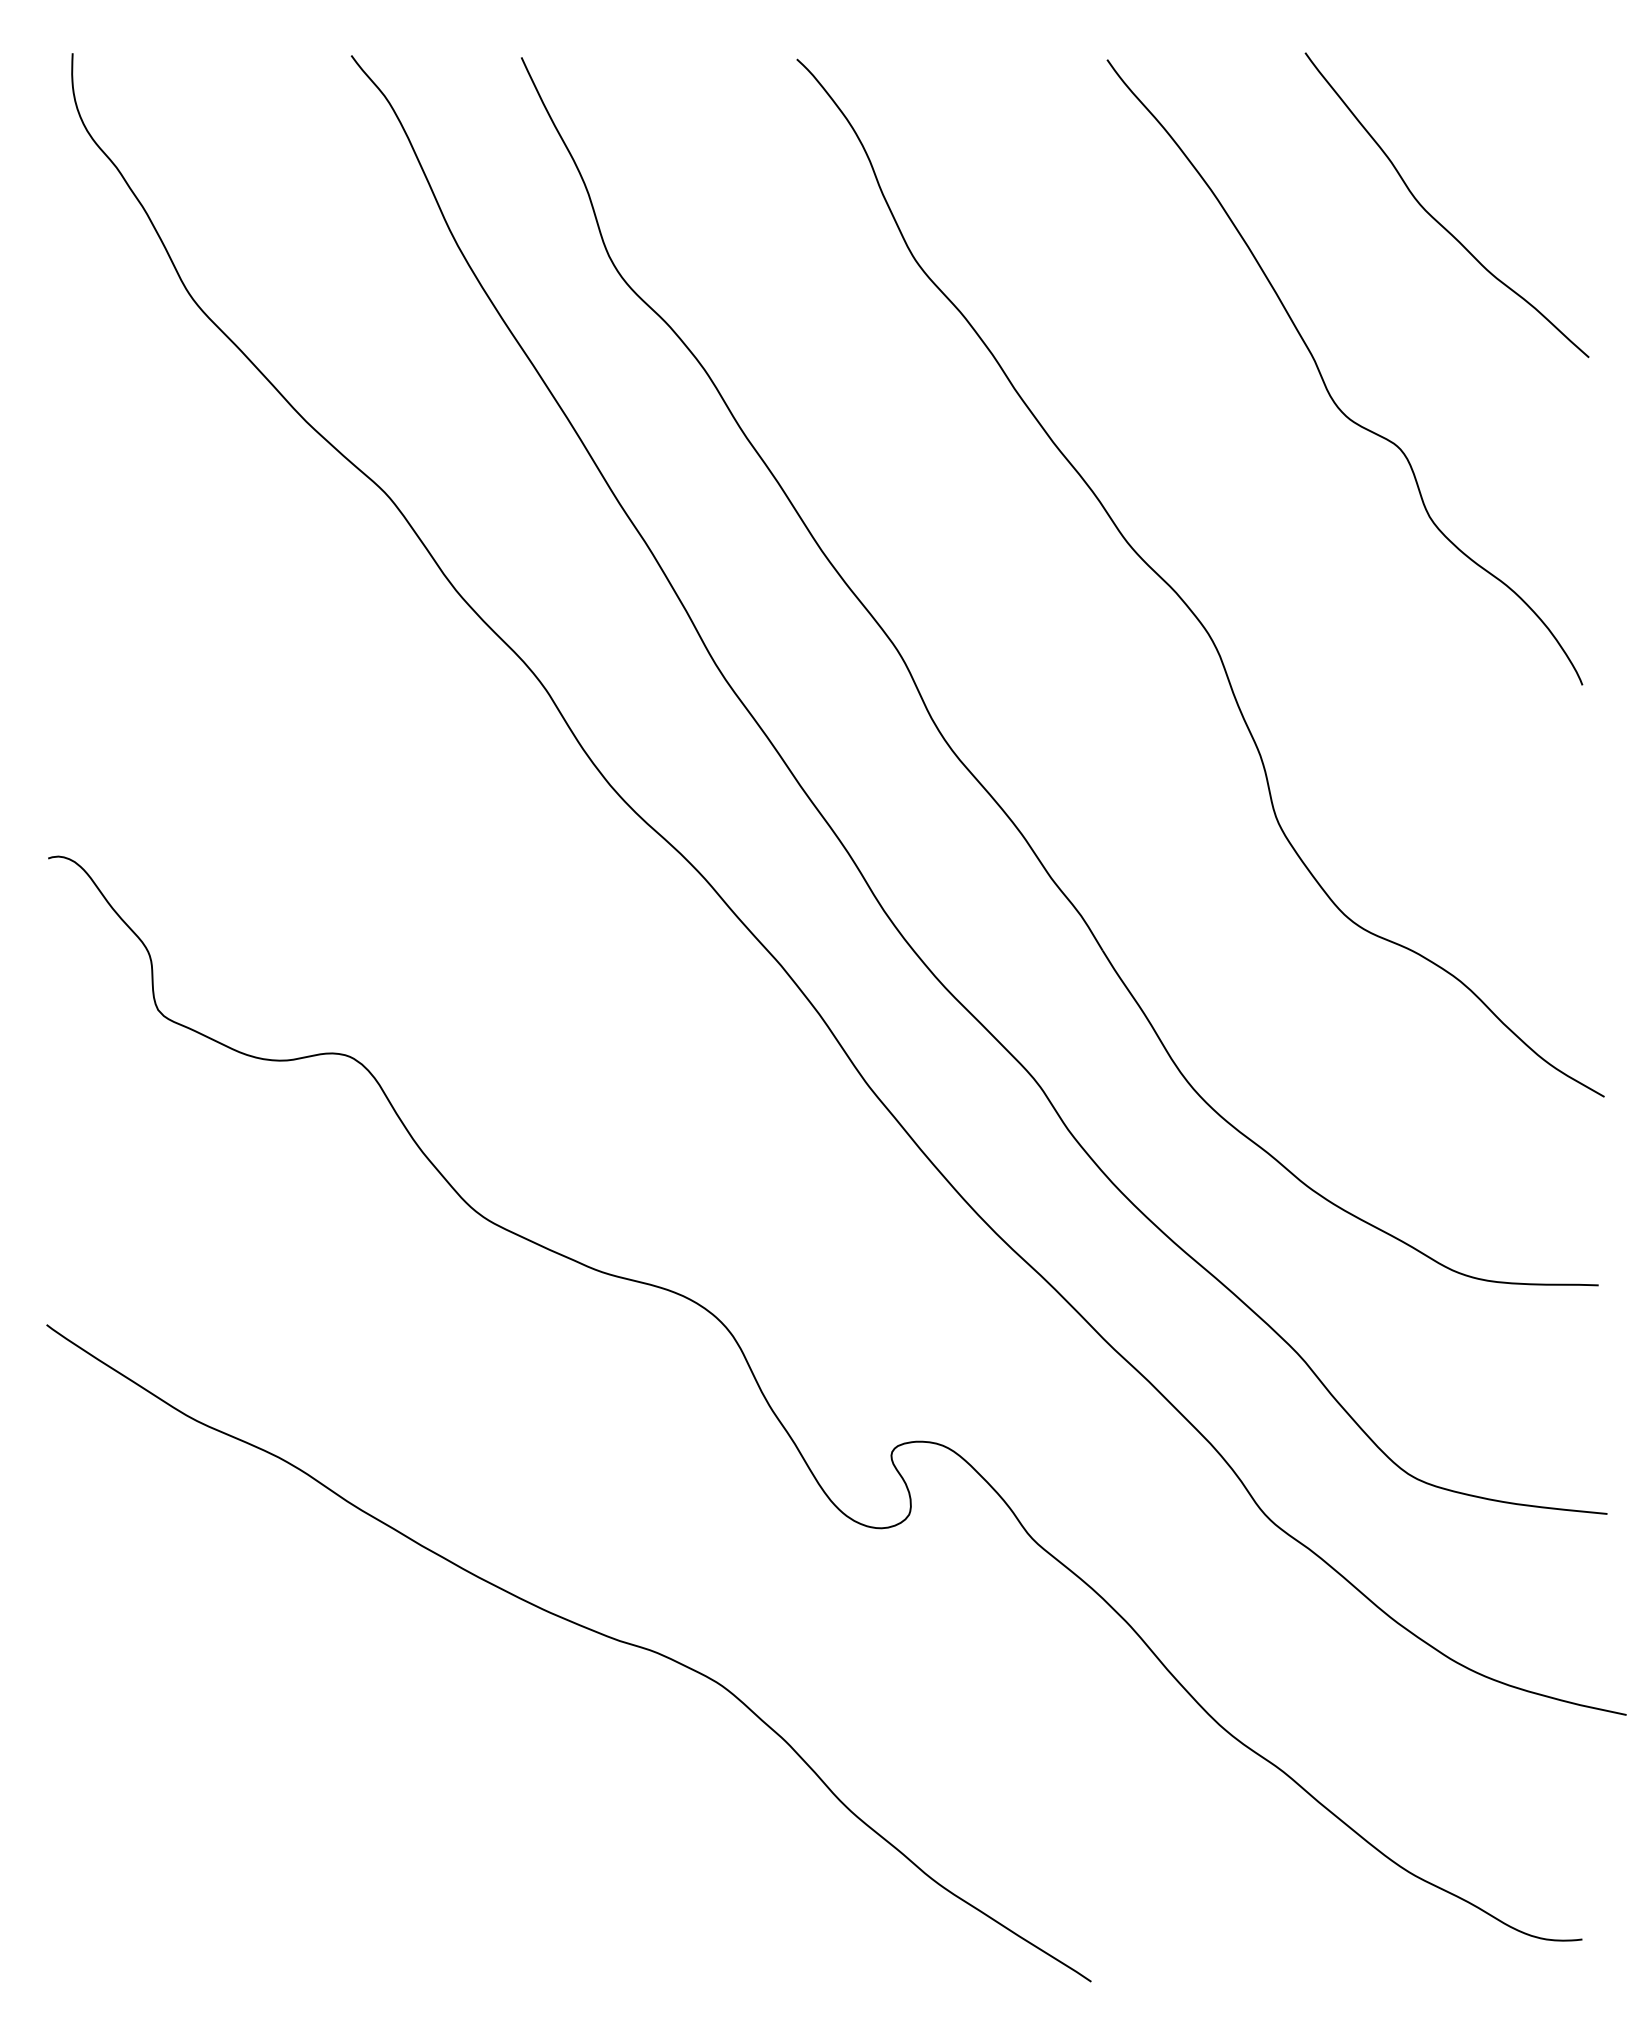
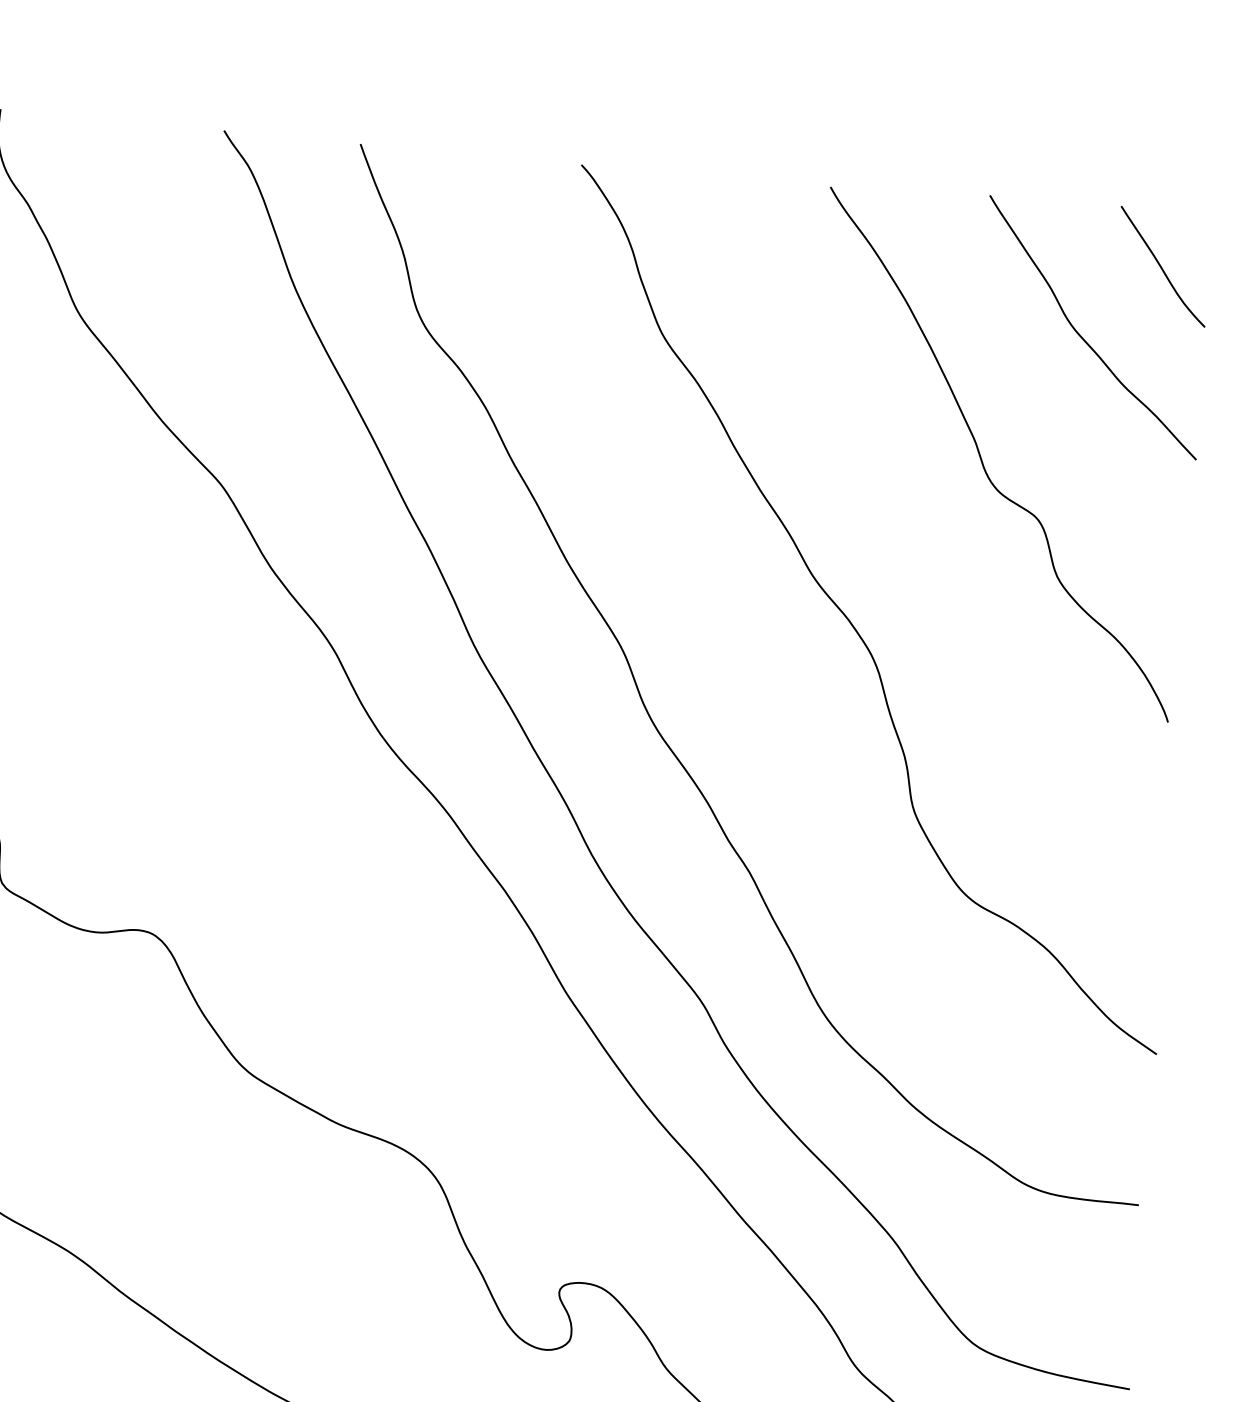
curve: (1525, 122) -> (1161, 266), added

